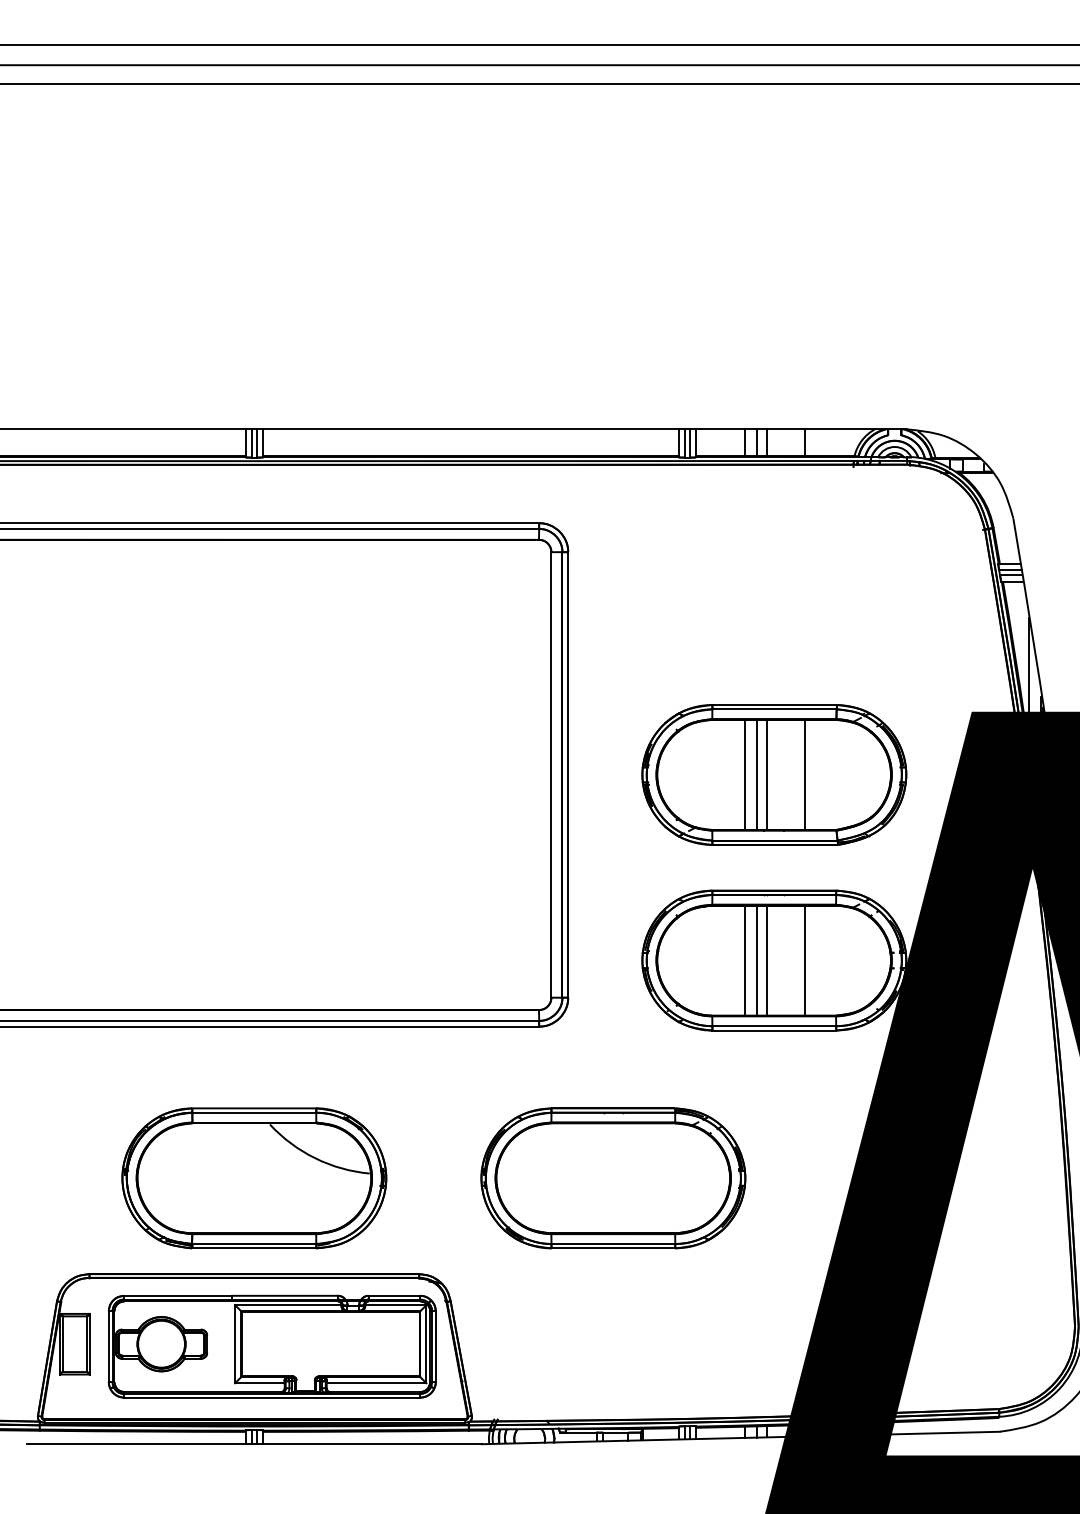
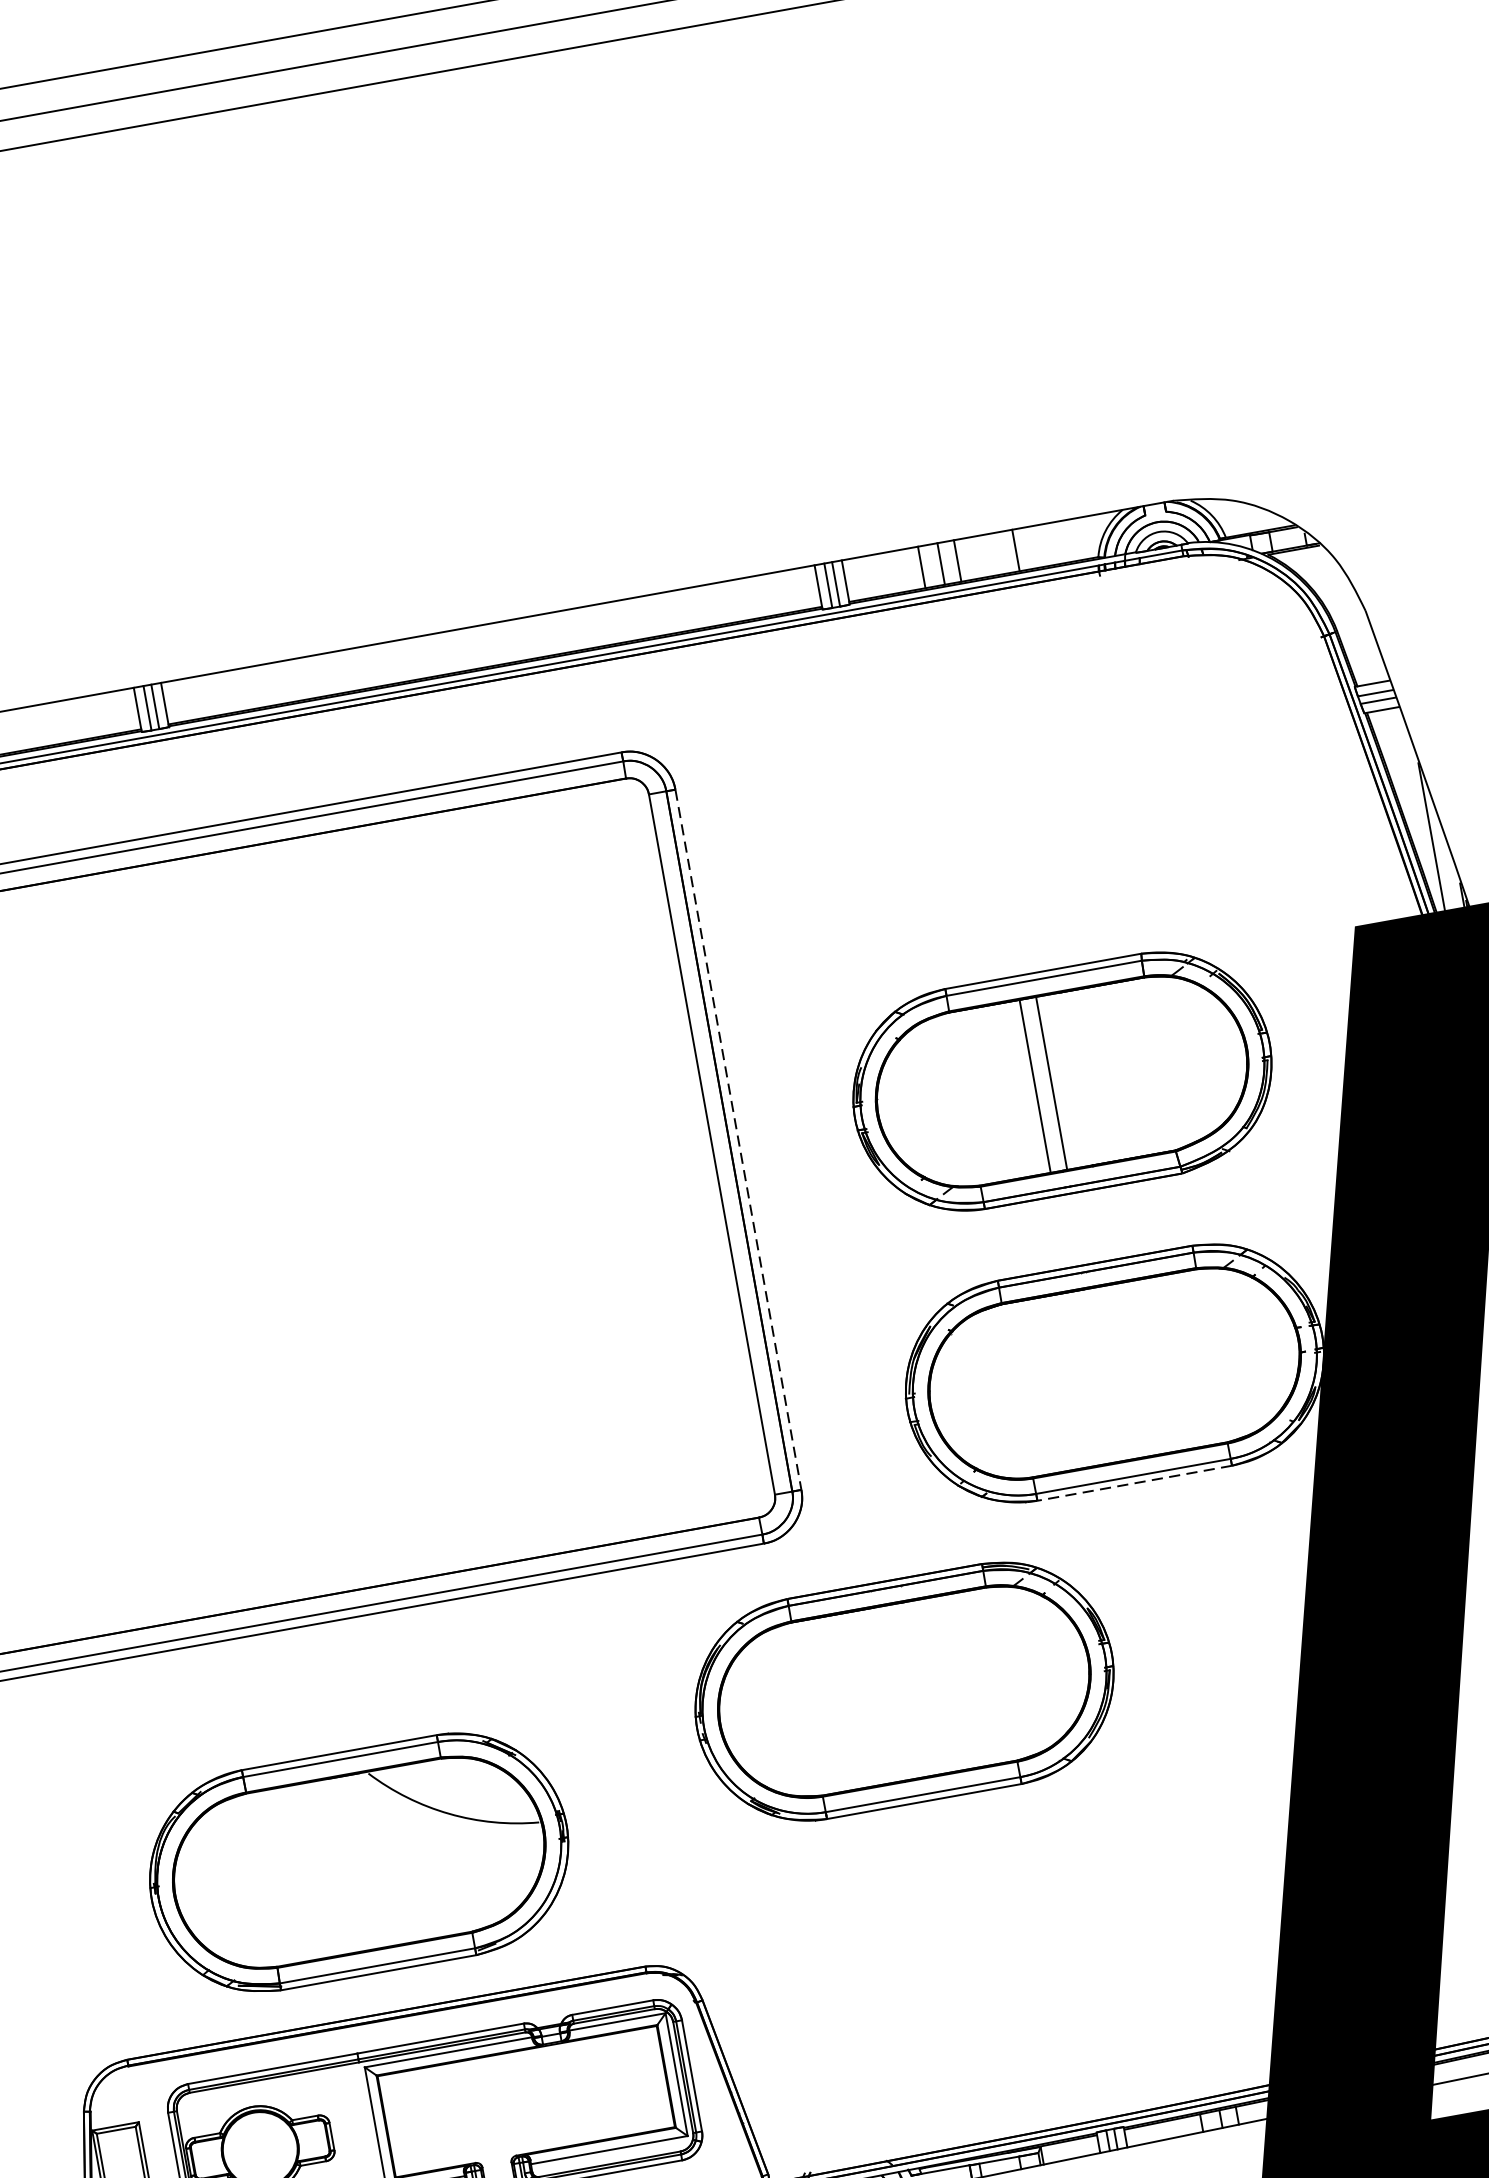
line: (568, 774) -> (738, 1139), solid -> dashed
line: (744, 774) -> (1015, 1089), removed
line: (804, 774) -> (1109, 1072), removed
line: (744, 960) -> (1068, 1381), removed
line: (756, 960) -> (1086, 1378), removed
line: (767, 960) -> (1104, 1375), removed
line: (804, 960) -> (1162, 1364), removed
line: (774, 1030) -> (1134, 1483), solid -> dashed
part: (613, 1178) -> (904, 1691), moved

